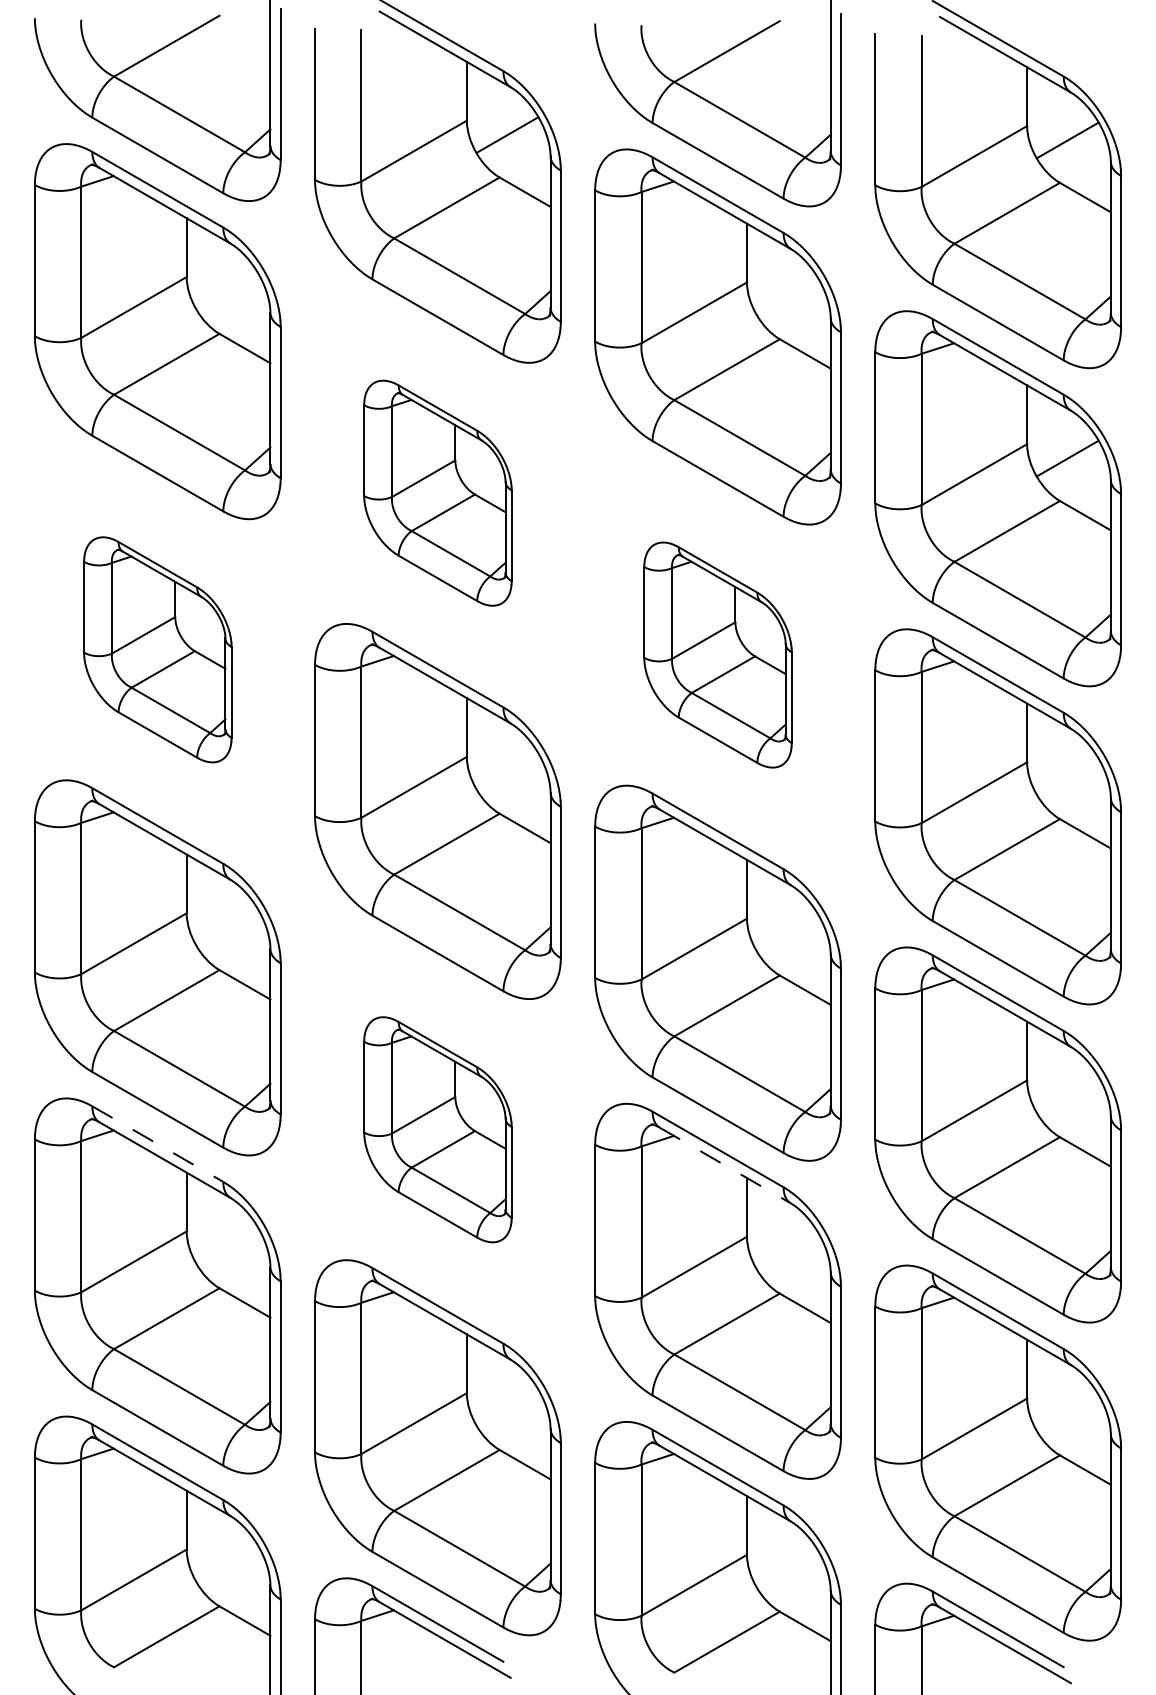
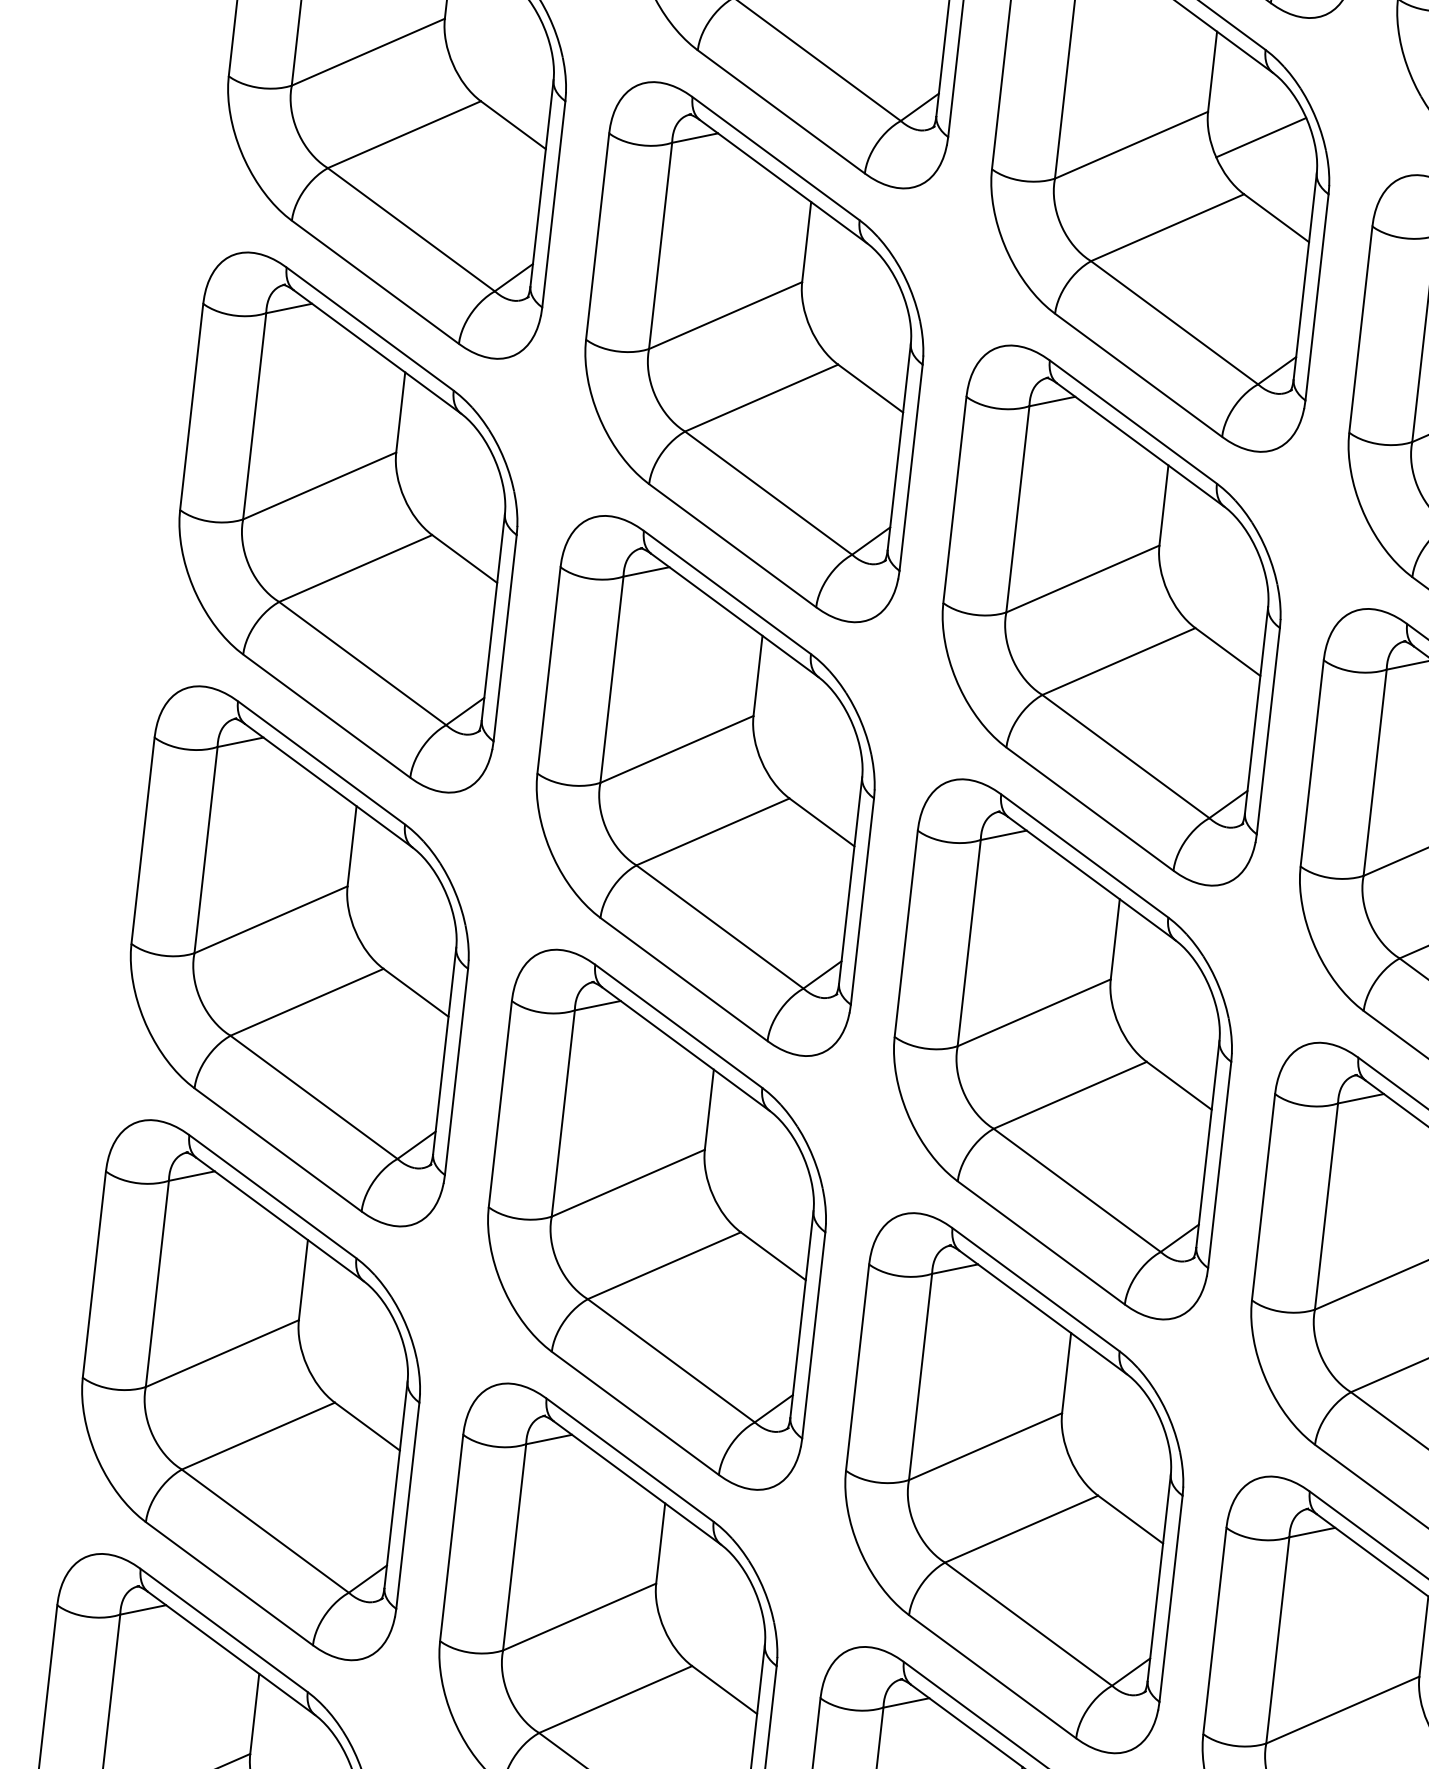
line: (787, 296) -> (1261, 137), added
part: (437, 492) -> (753, 350), size x1.67
part: (157, 649) -> (348, 522), size x1.67
part: (717, 654) -> (1110, 614), size x1.67
part: (437, 1129) -> (656, 1219), size x1.67
line: (157, 1144) -> (272, 1197), dashed -> solid
line: (725, 1165) -> (1043, 1312), dashed -> solid

